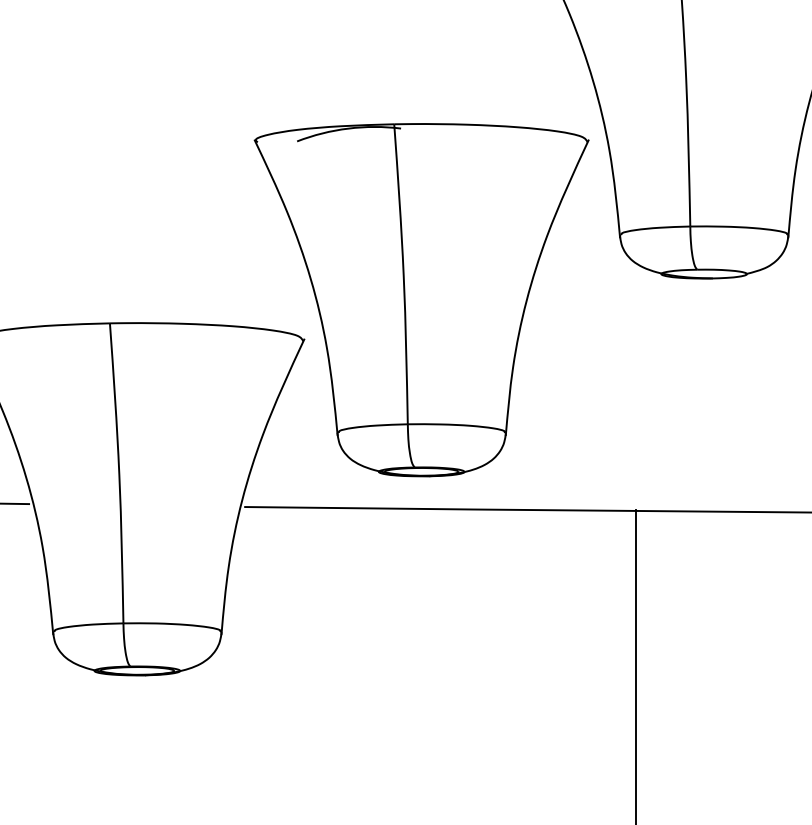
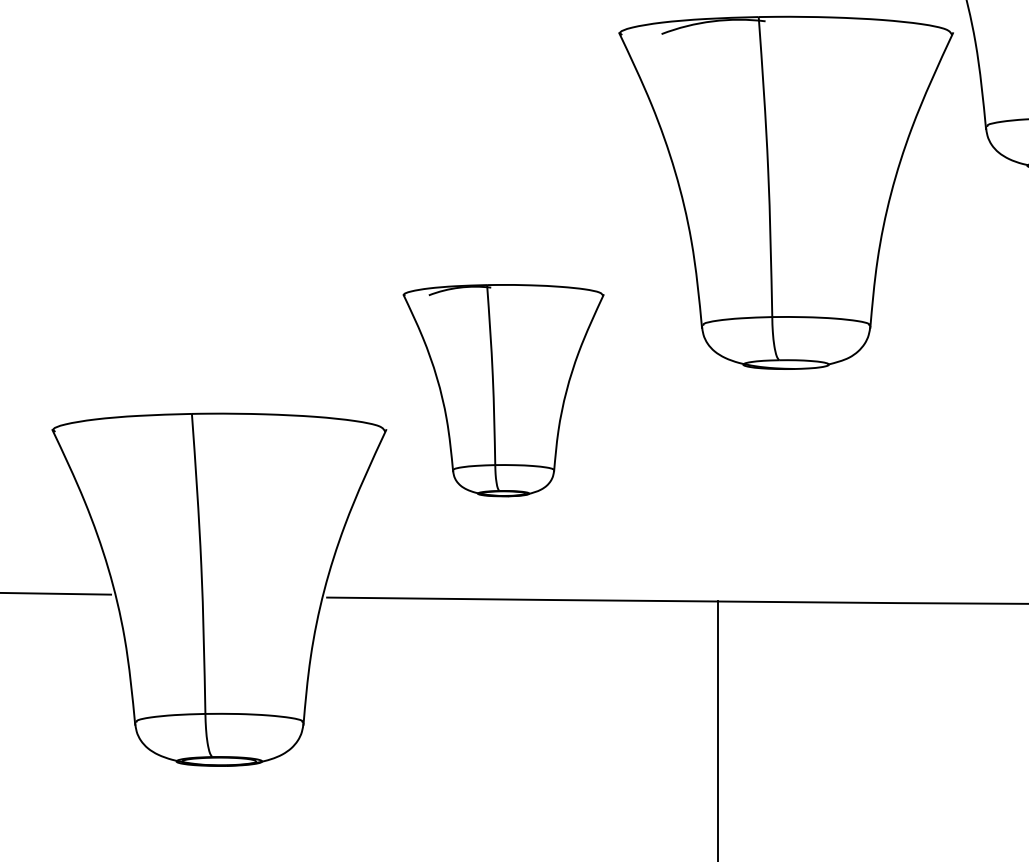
part: (421, 299) -> (503, 390), size x0.6

